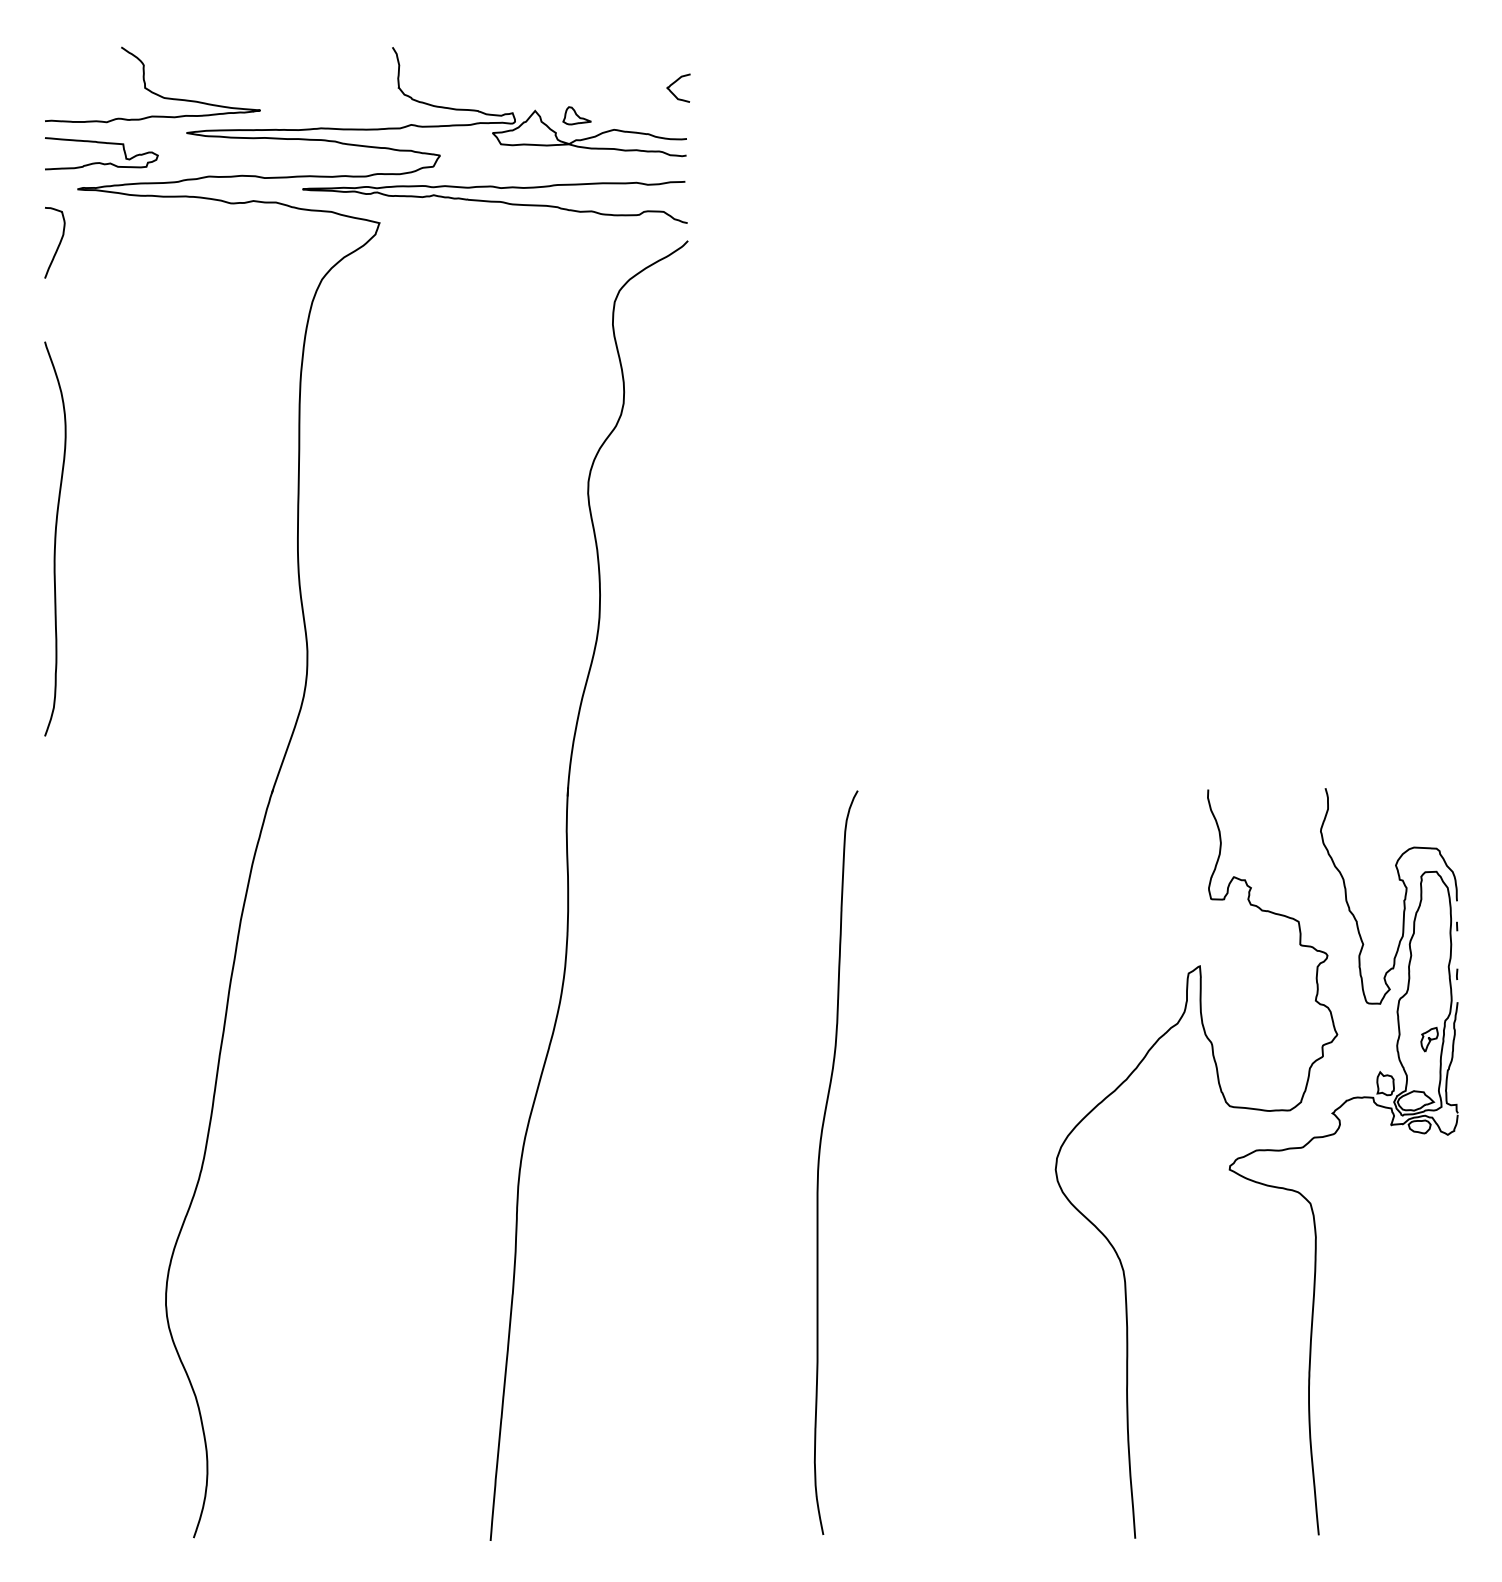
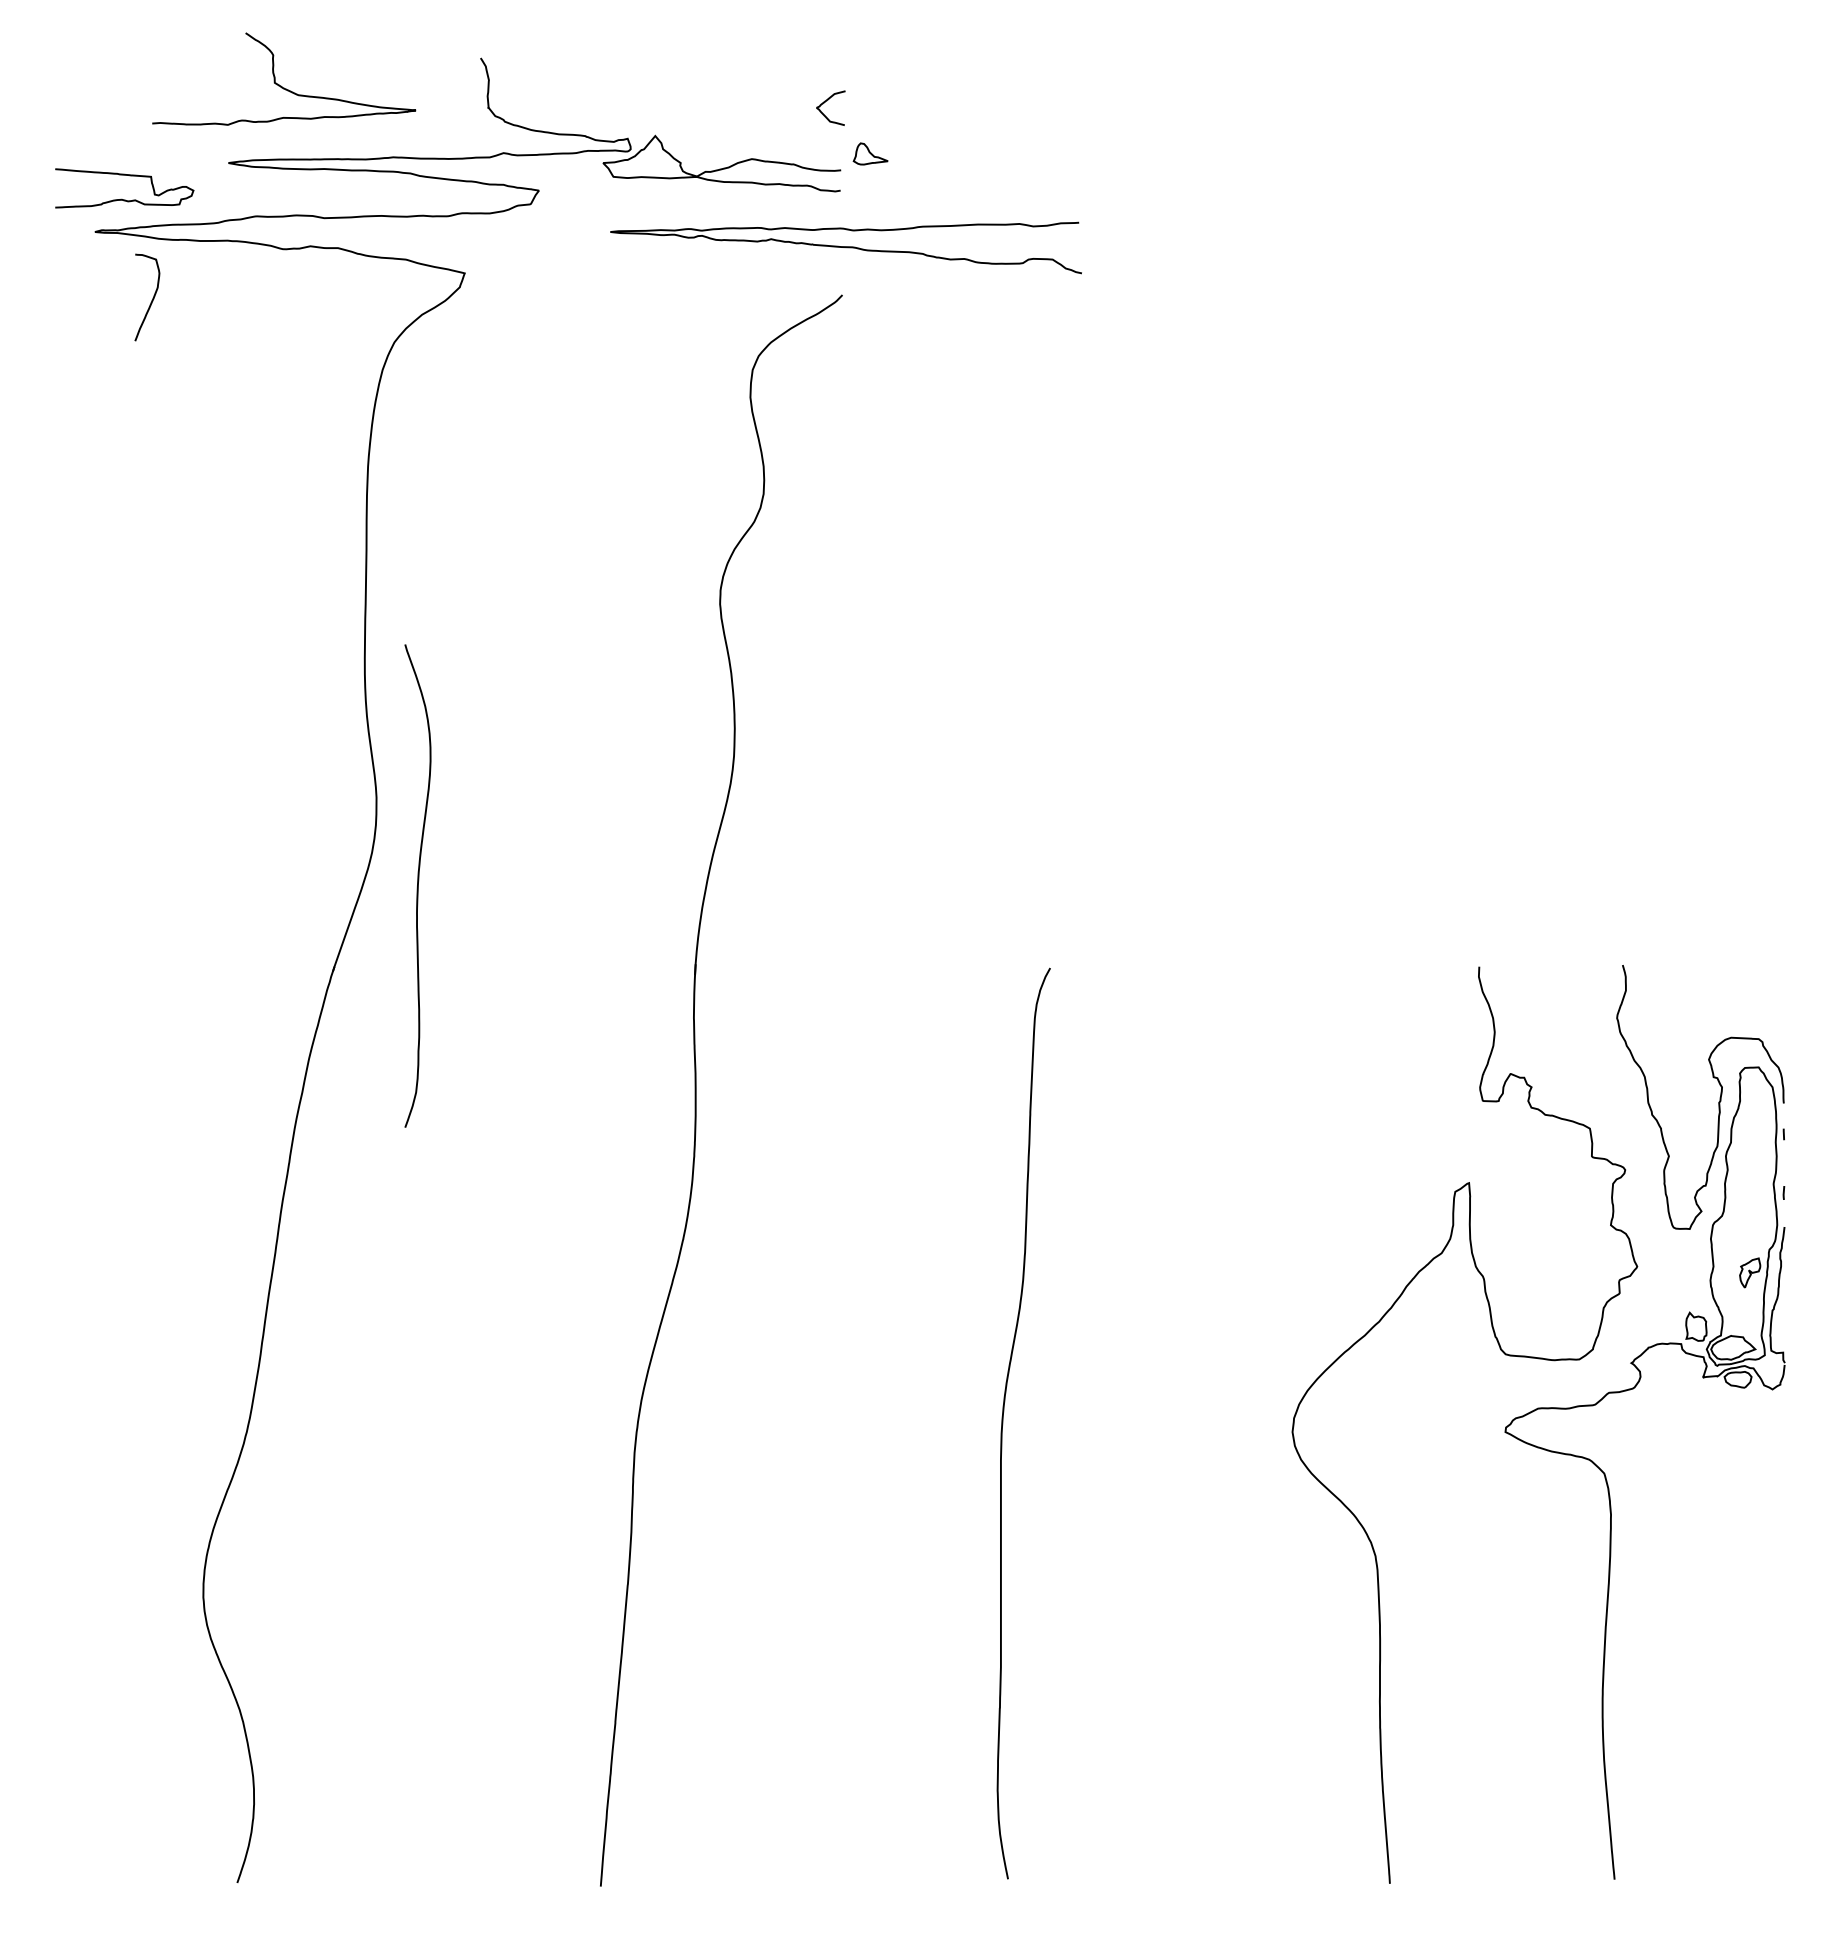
curve: (150, 90) -> (281, 85), moved
part: (577, 115) -> (870, 153), moved
curve: (494, 202) -> (845, 247), moved
curve: (58, 245) -> (151, 300), moved
curve: (55, 538) -> (417, 885), moved

